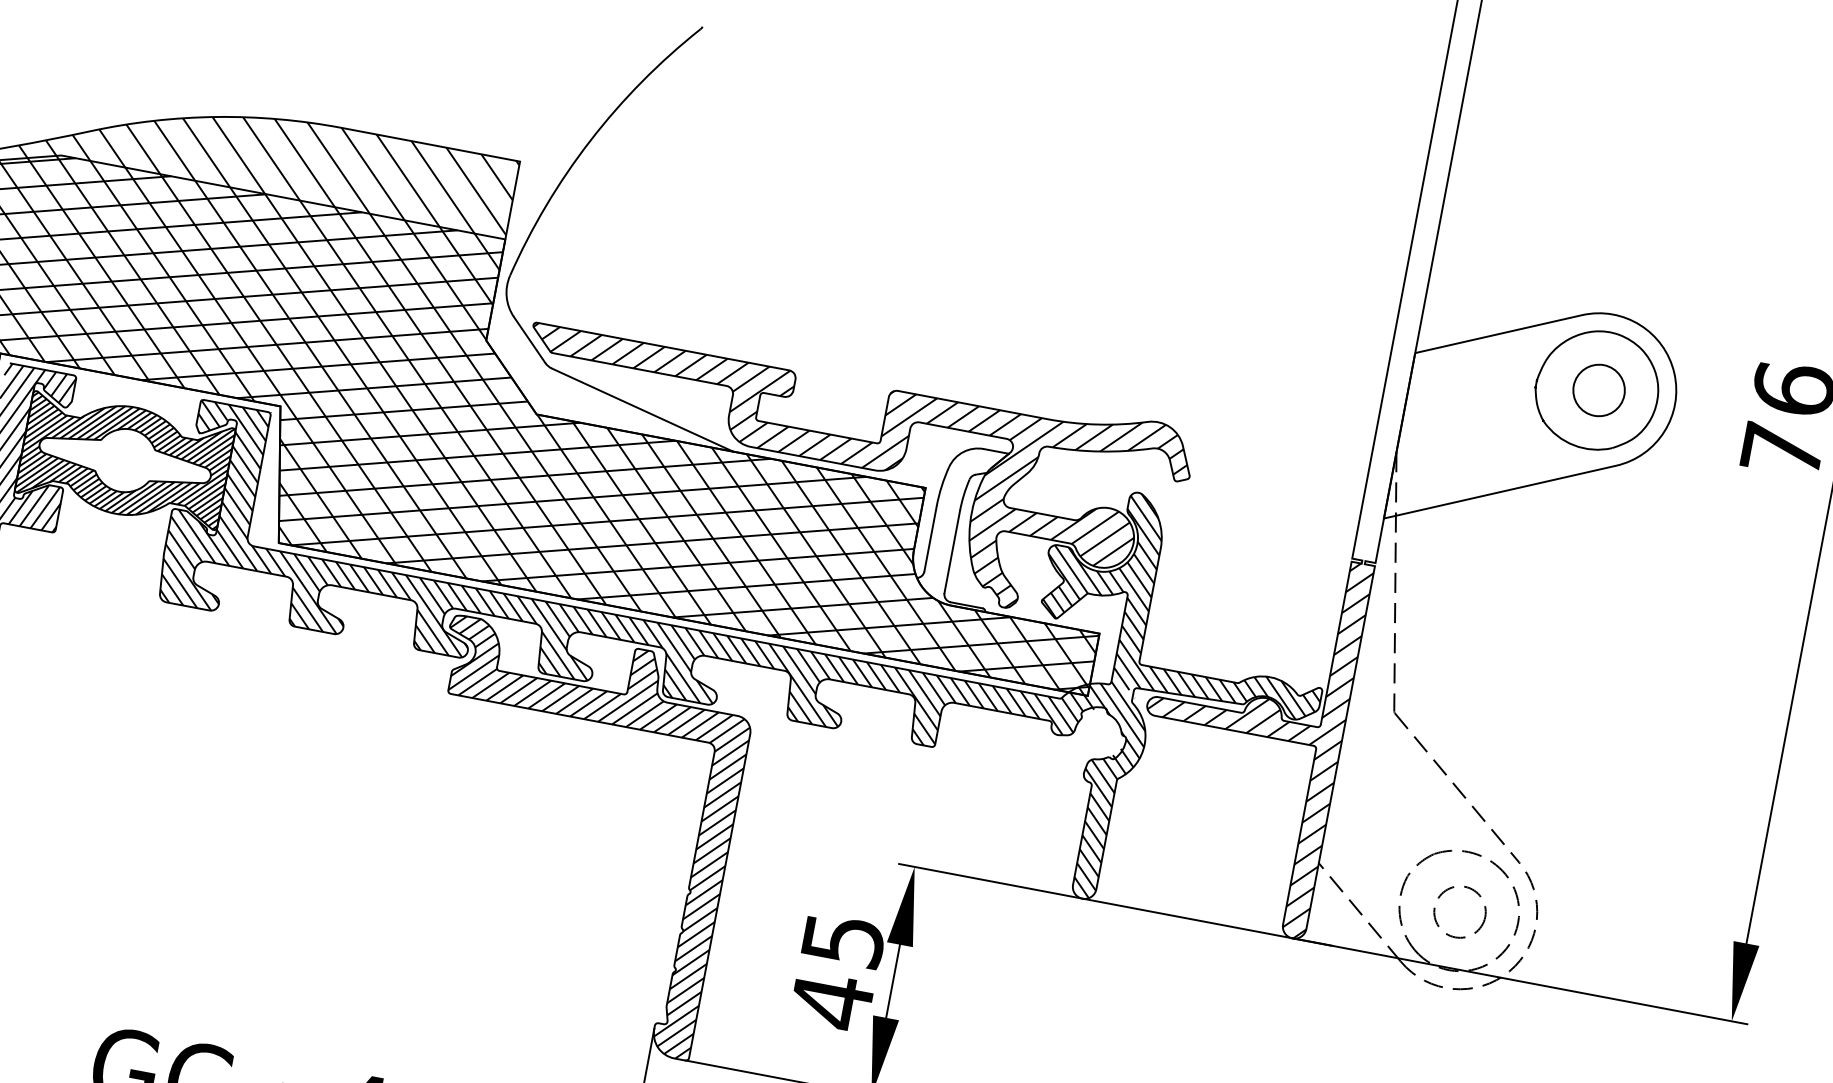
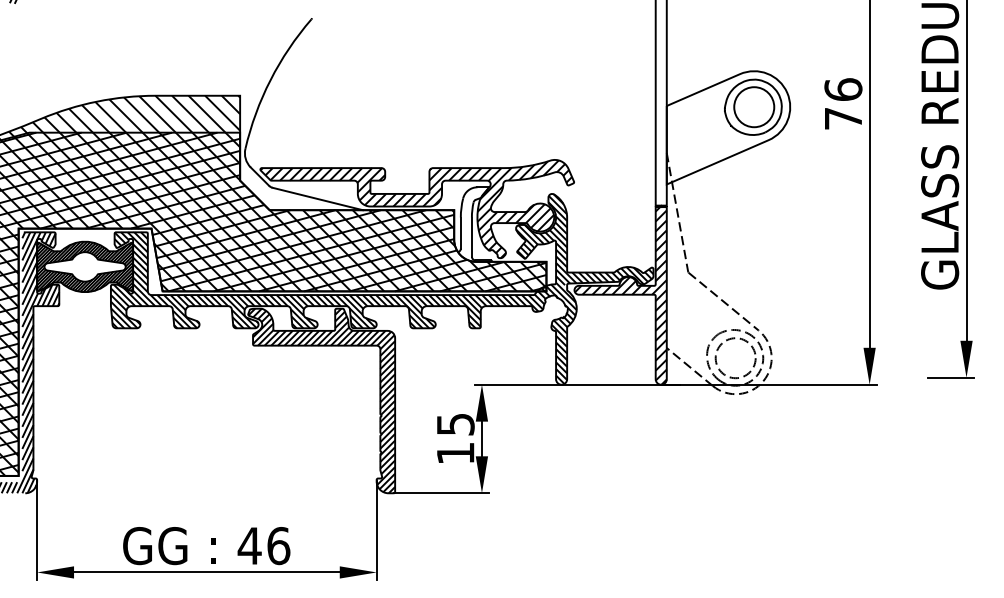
circle: (1599, 391) -> (754, 107), size x1.67
circle: (1459, 912) -> (735, 358), size x1.67
text: (831, 1001) -> (455, 453), 45 -> 15

